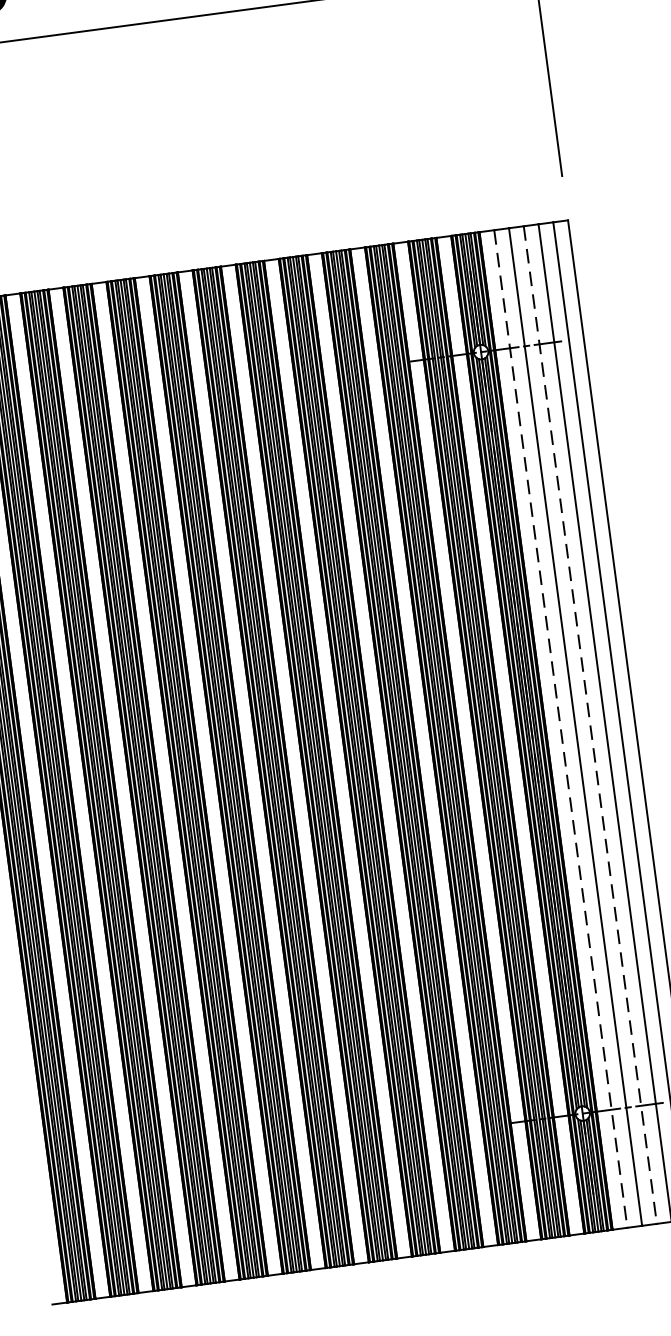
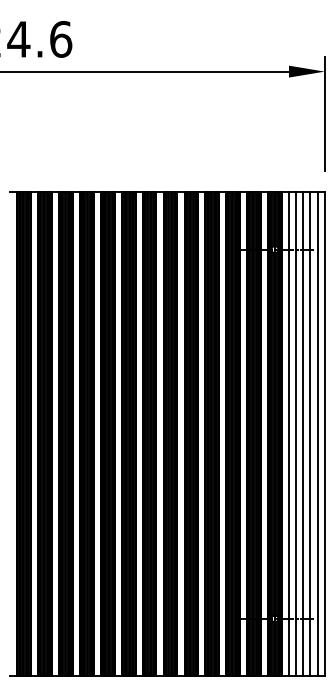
line: (590, 725) -> (303, 434), dashed -> solid
line: (559, 729) -> (288, 434), dashed -> solid

